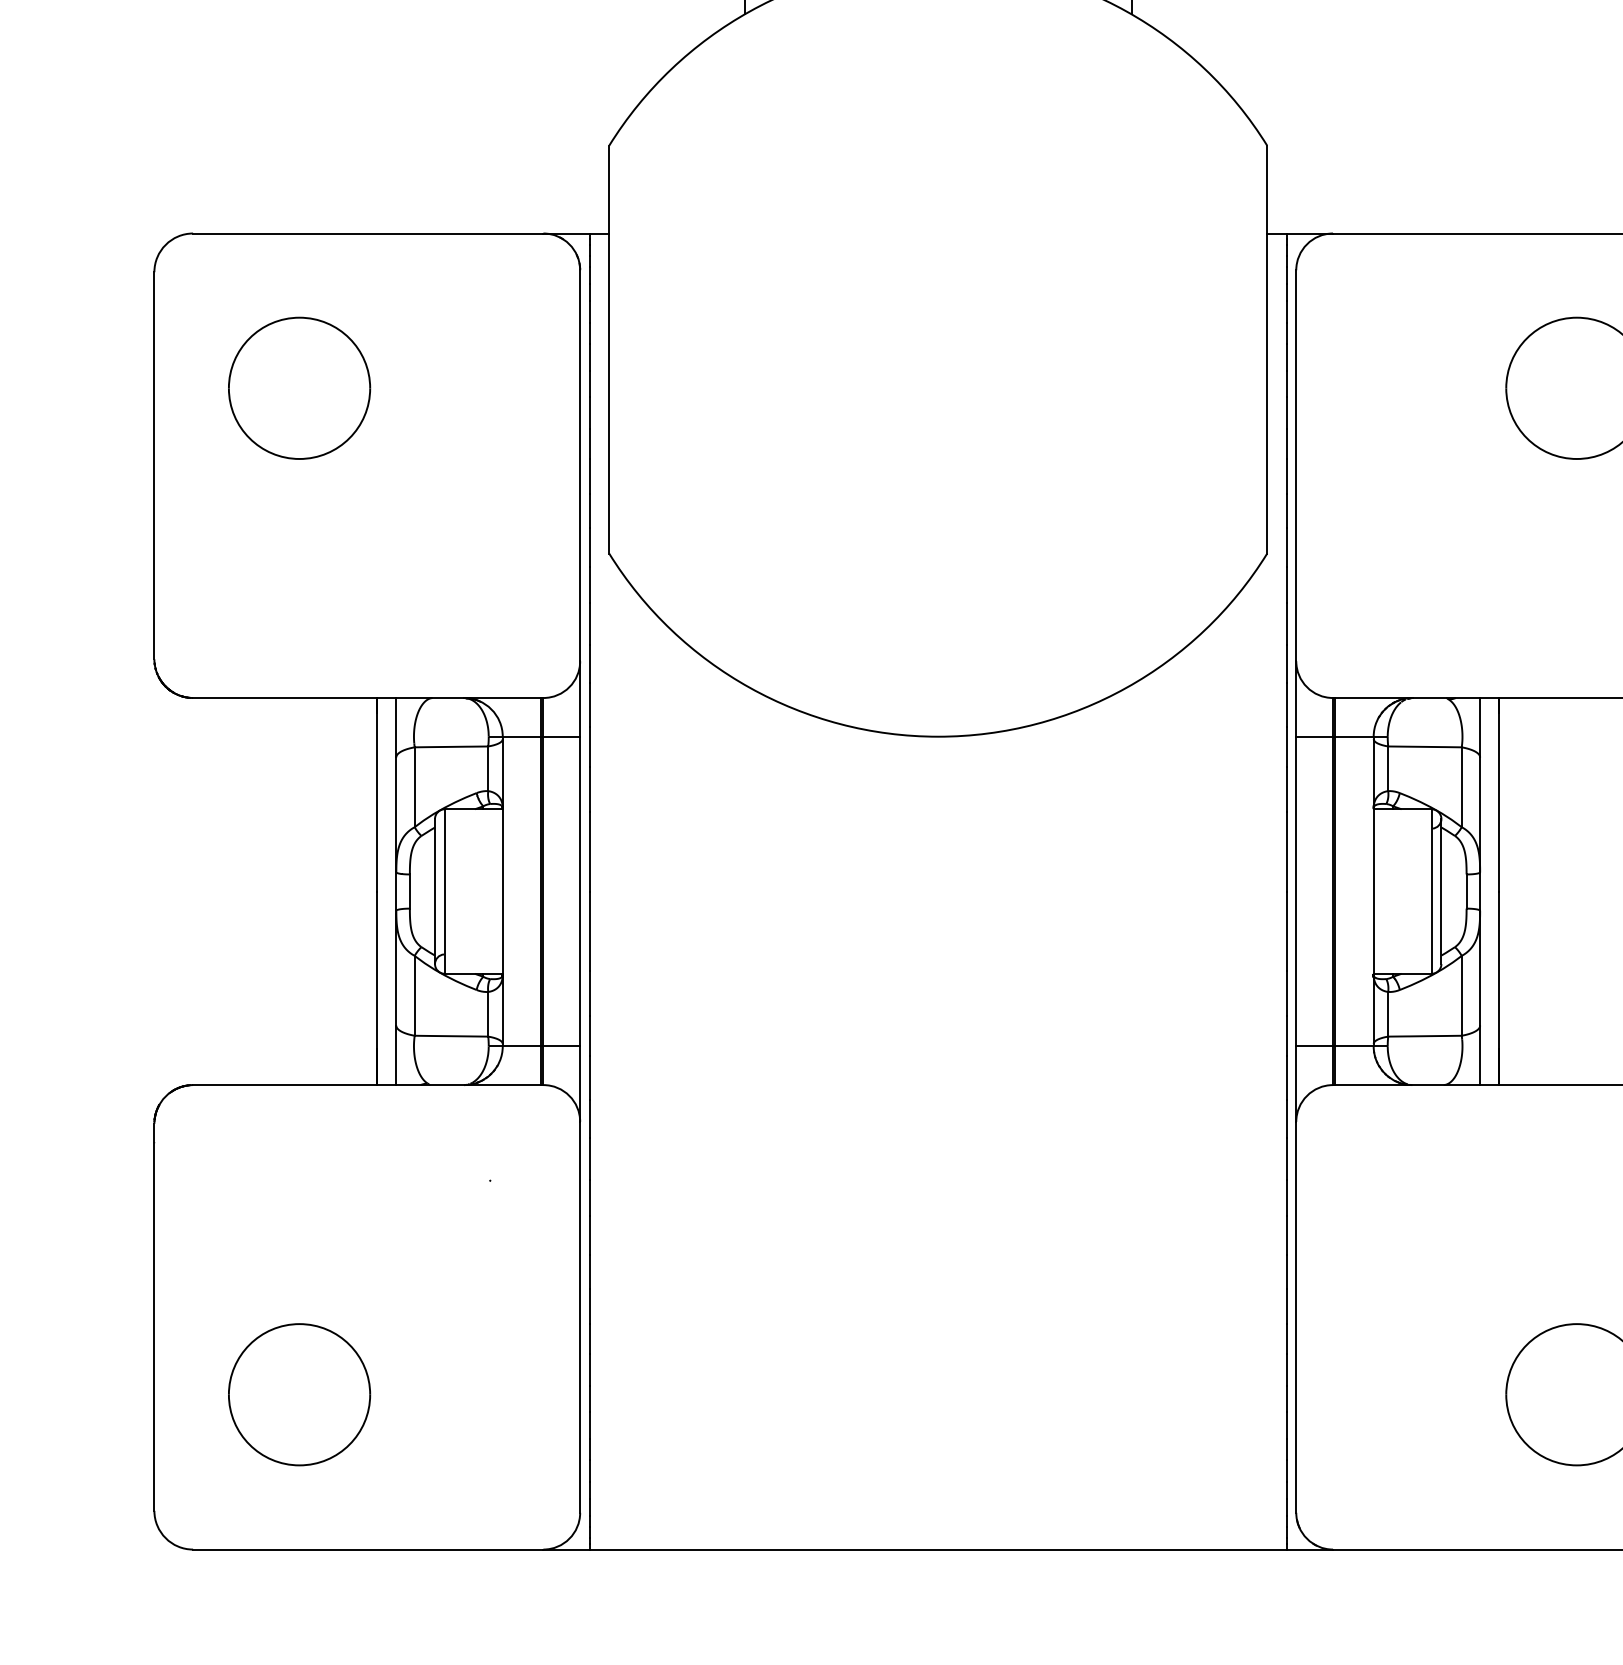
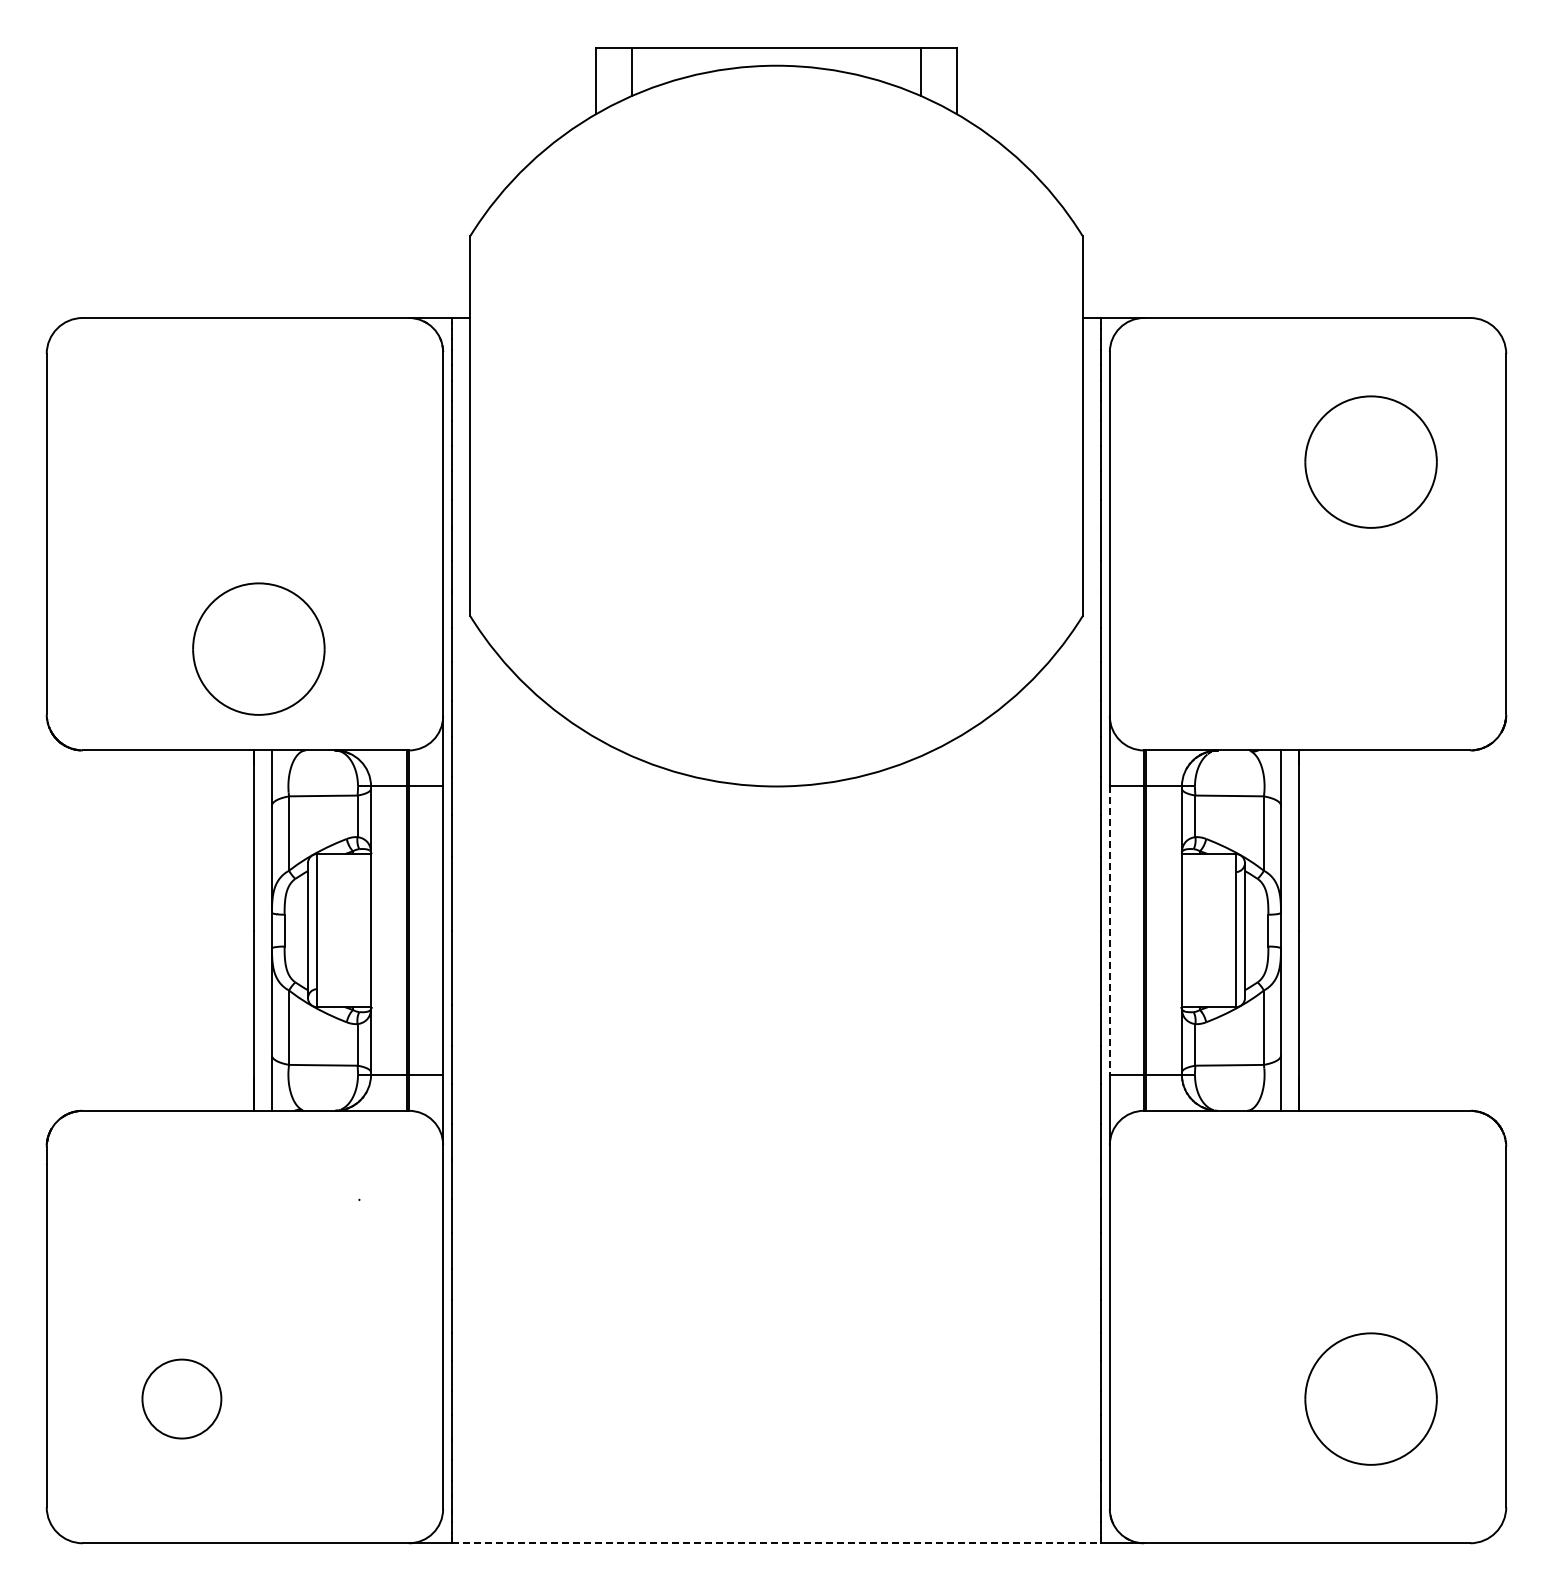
part: (299, 387) -> (258, 648), moved
line: (1295, 892) -> (1109, 931), solid -> dashed
part: (299, 1394) -> (181, 1398), size x0.6
line: (938, 1549) -> (776, 1543), solid -> dashed

